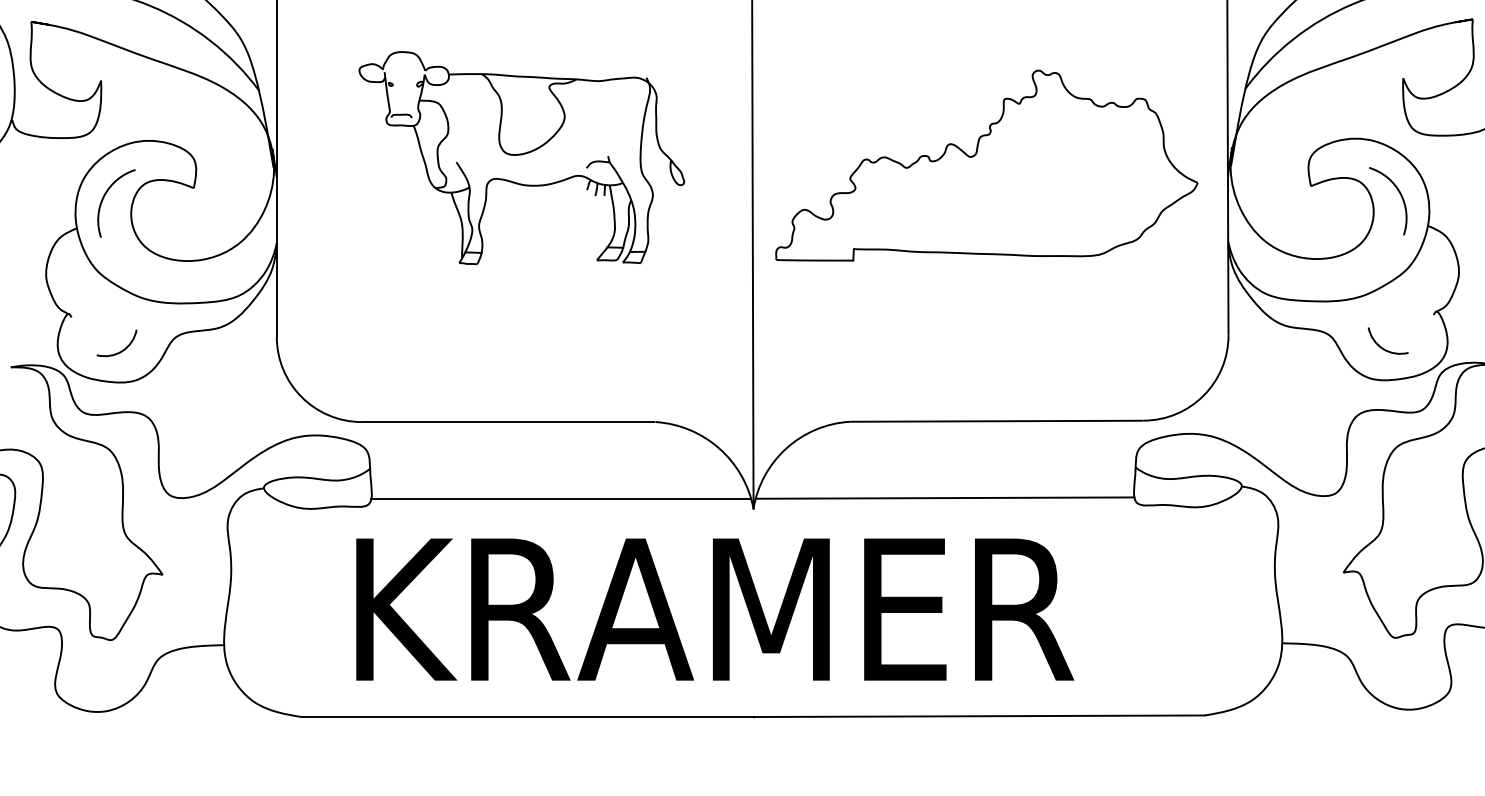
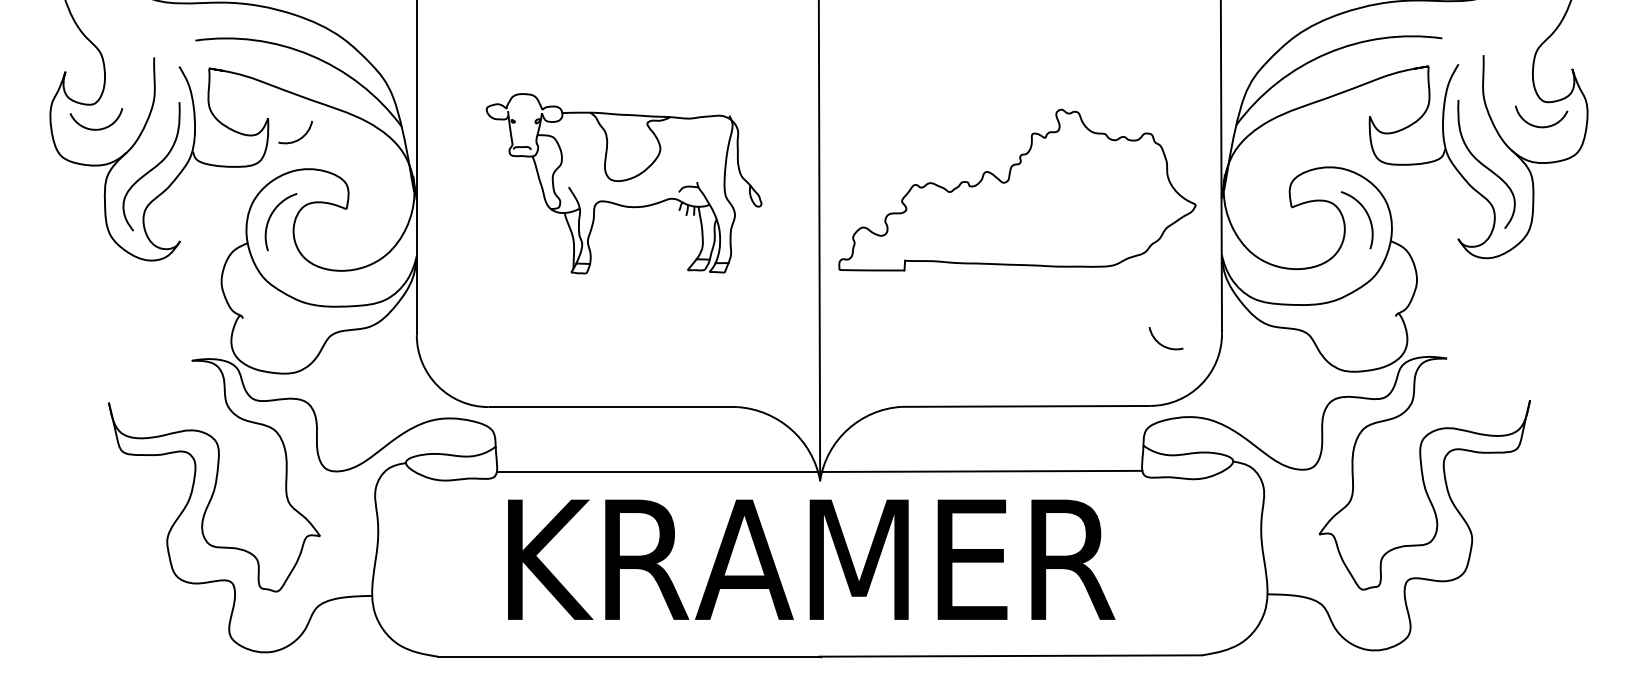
arc: (1382, 346) -> (1161, 343), moved
arc: (122, 349) -> (300, 137), moved
text: (714, 609) -> (811, 559), moved

